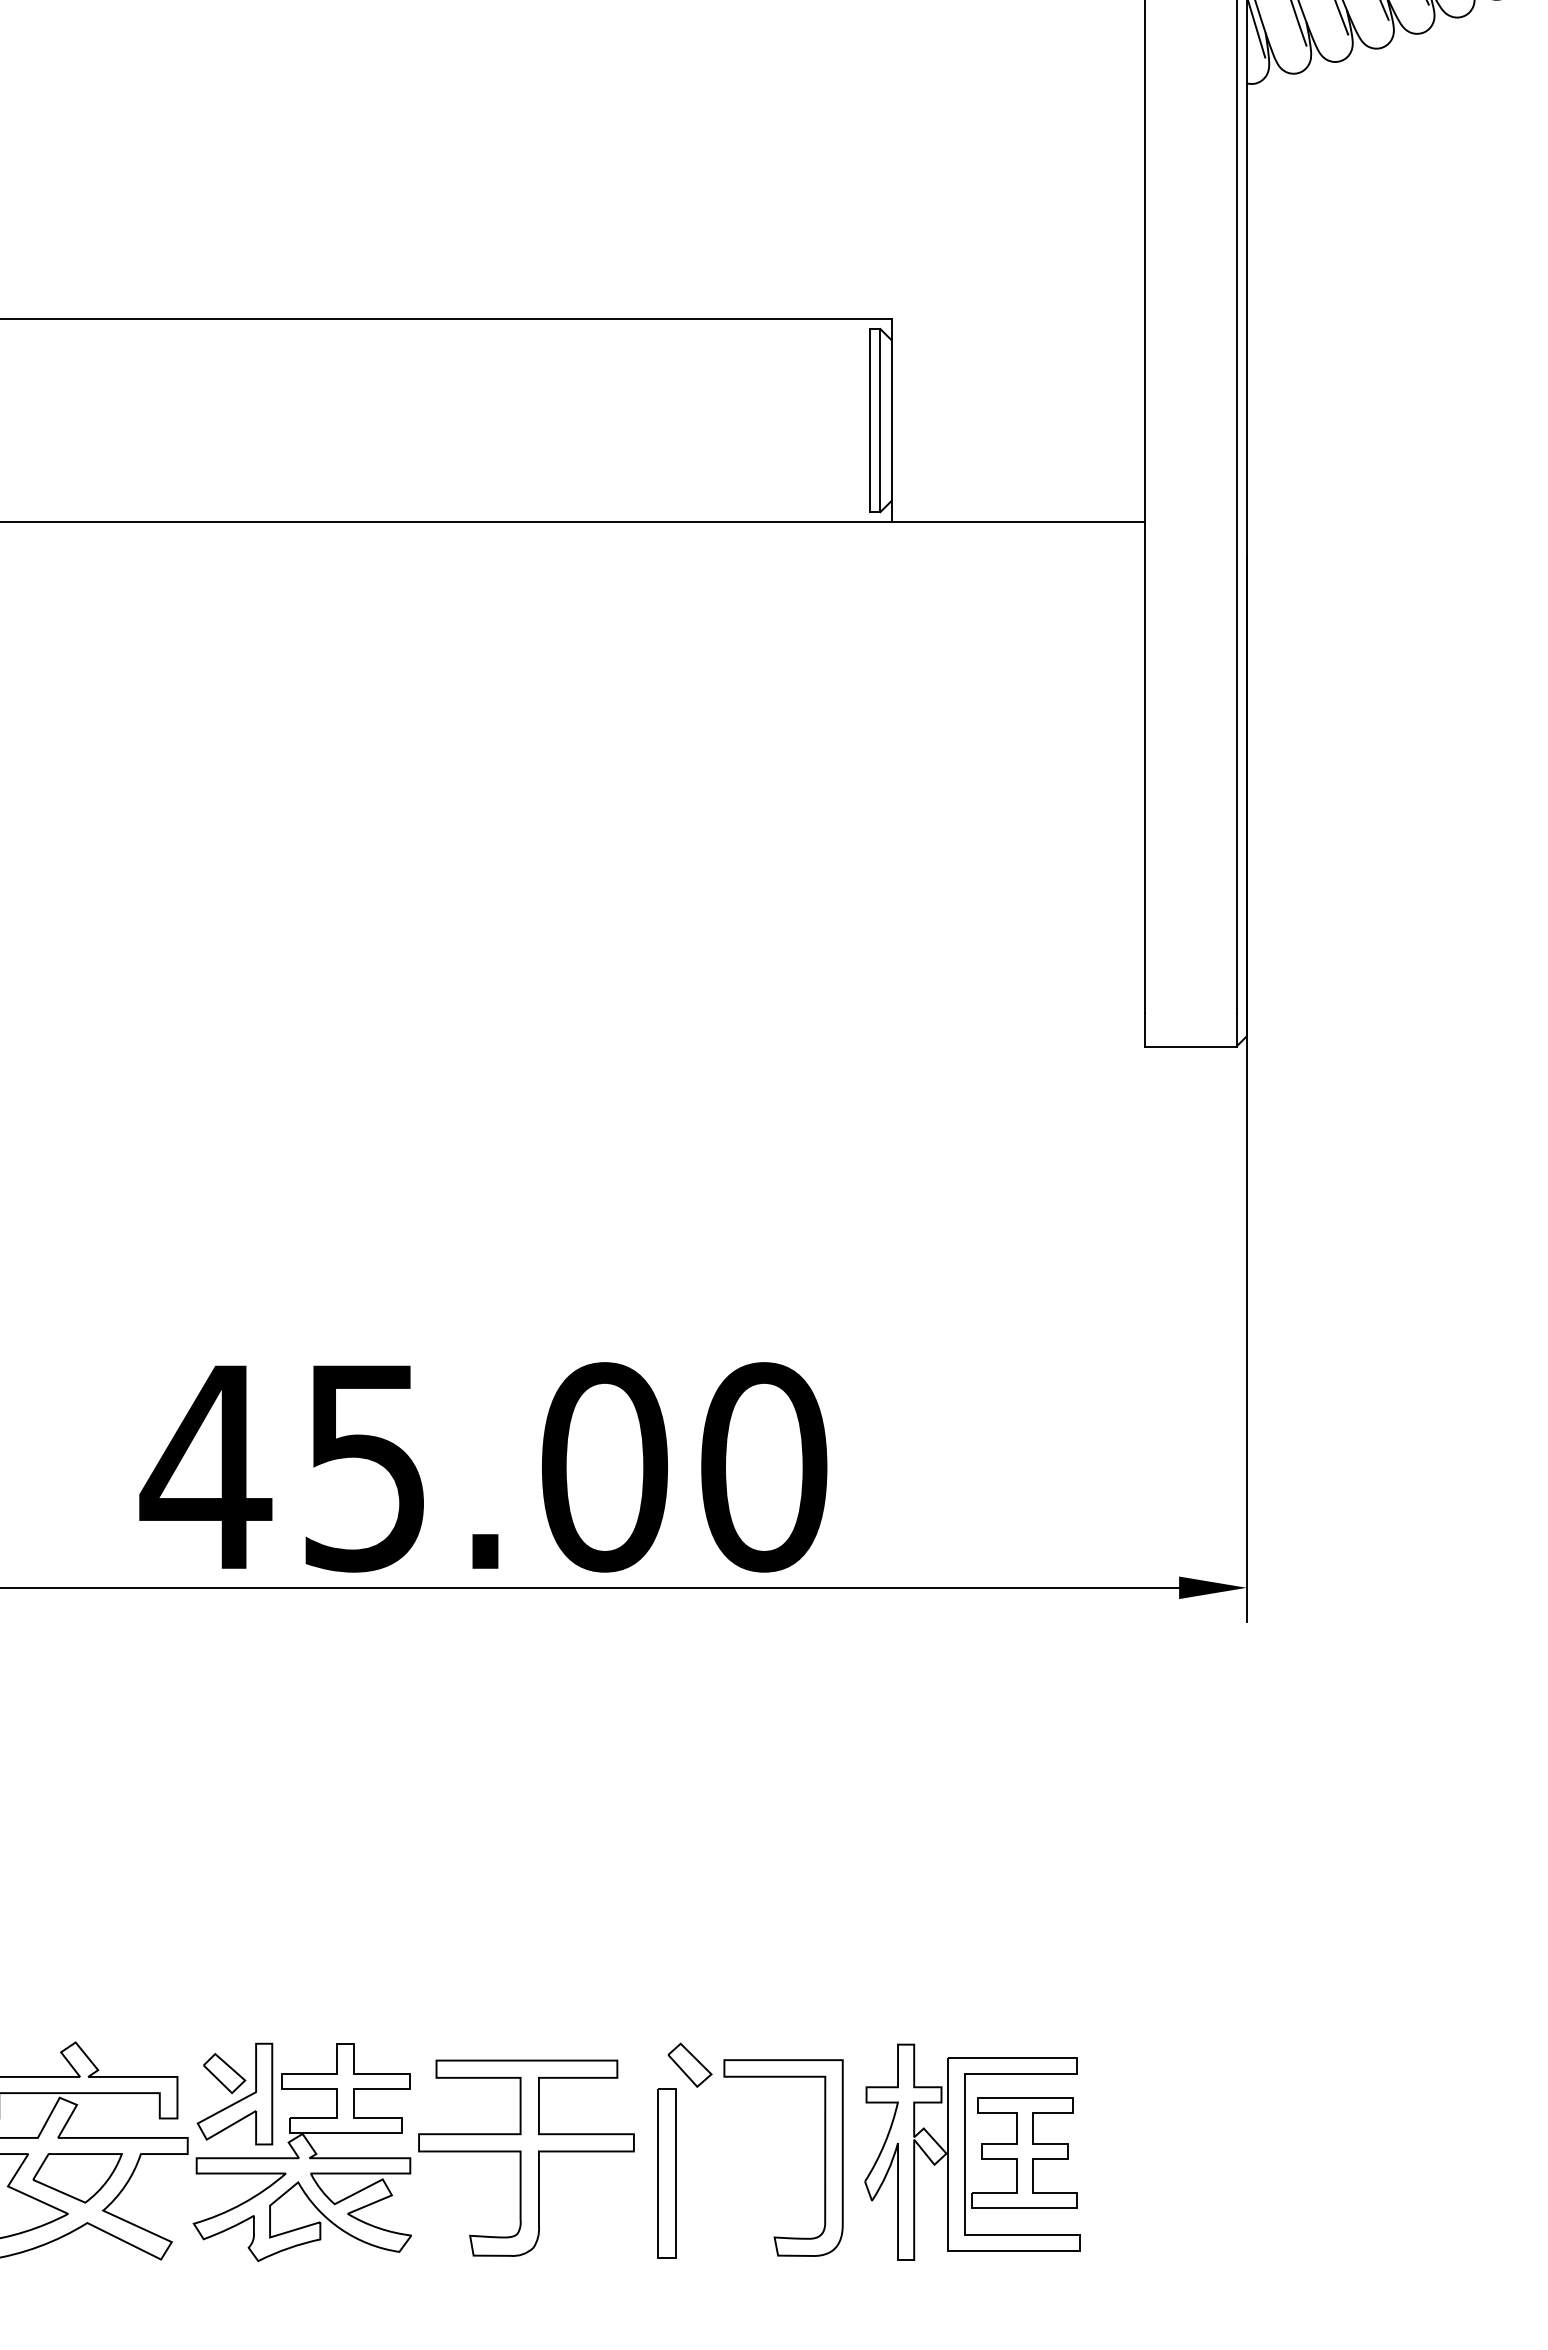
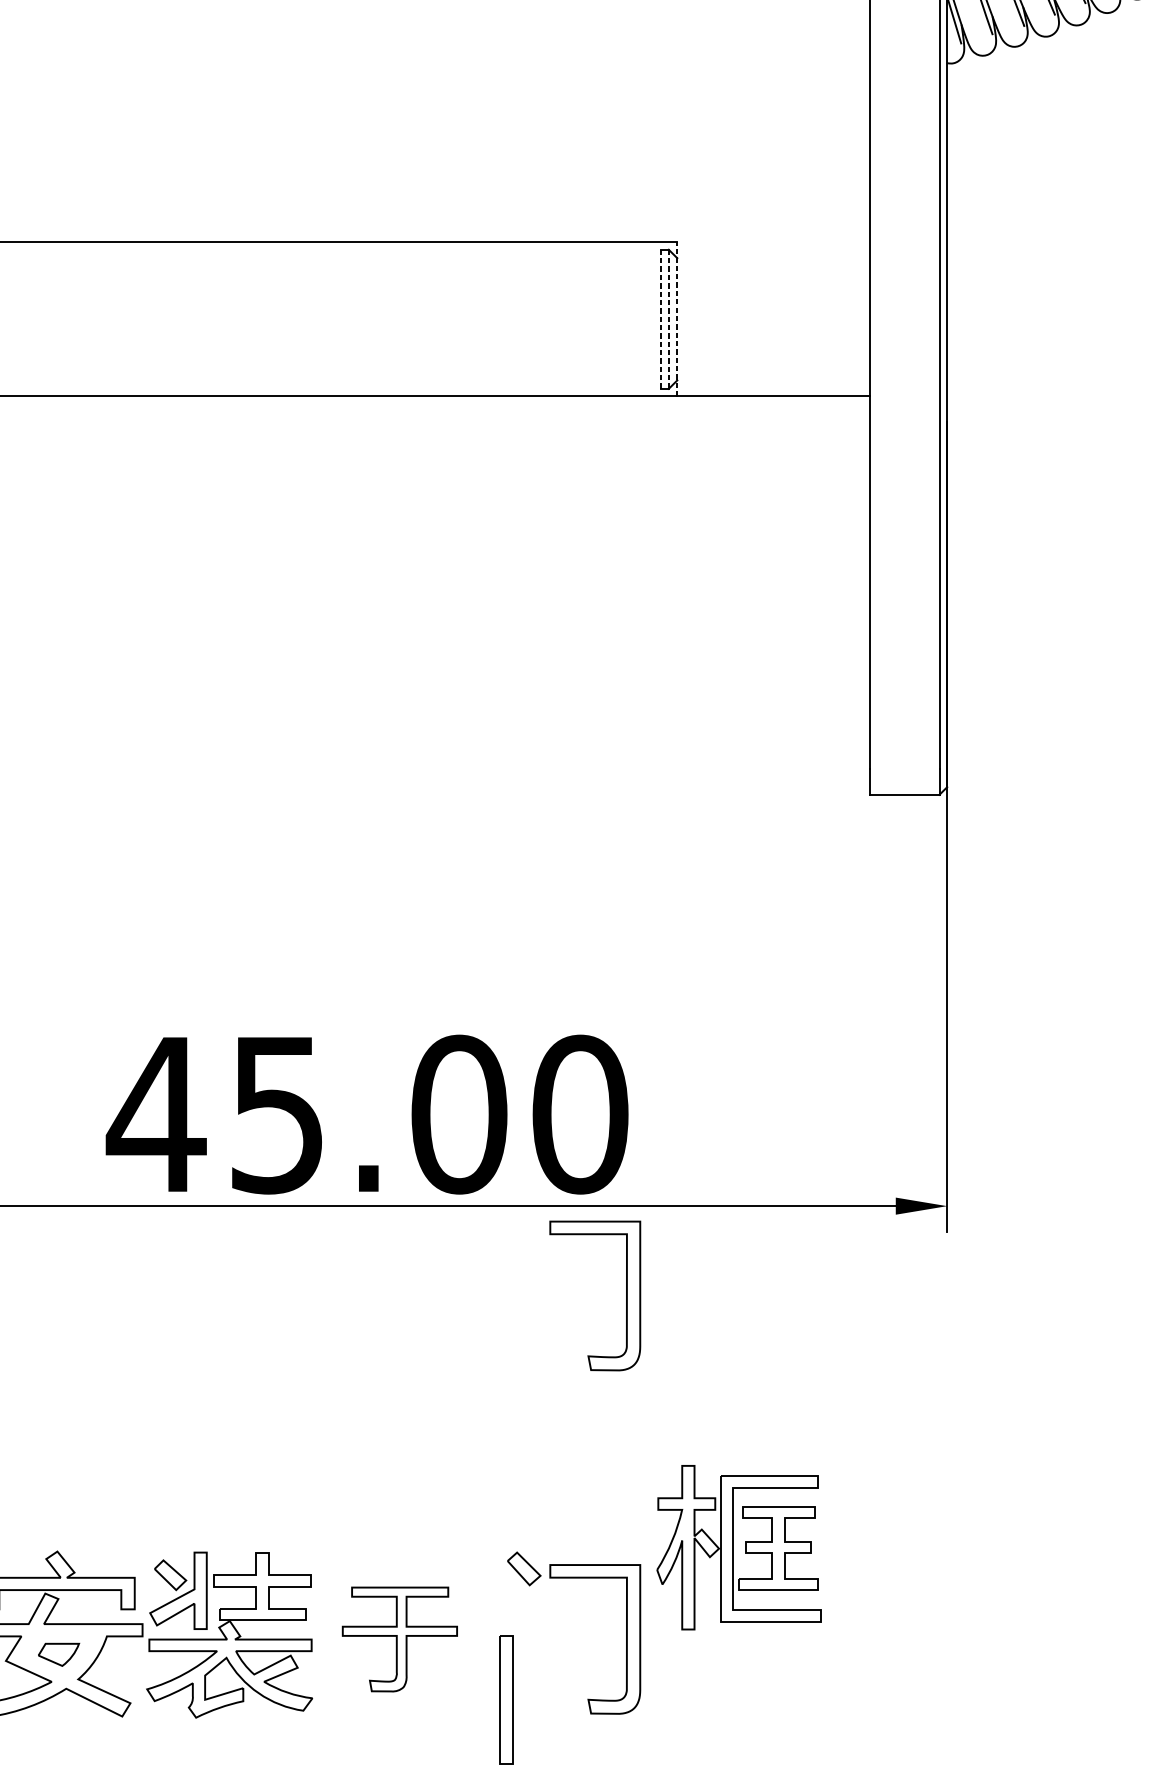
line: (870, 420) -> (661, 319), solid -> dashed
line: (880, 420) -> (668, 319), solid -> dashed
line: (891, 420) -> (677, 319), solid -> dashed
part: (824, 1705) -> (626, 1295), added
part: (965, 2151) -> (733, 1547), moved
part: (526, 2157) -> (399, 1639), size x0.7
part: (666, 2173) -> (506, 1699), moved
part: (77, 2178) -> (58, 1654), size x0.6

